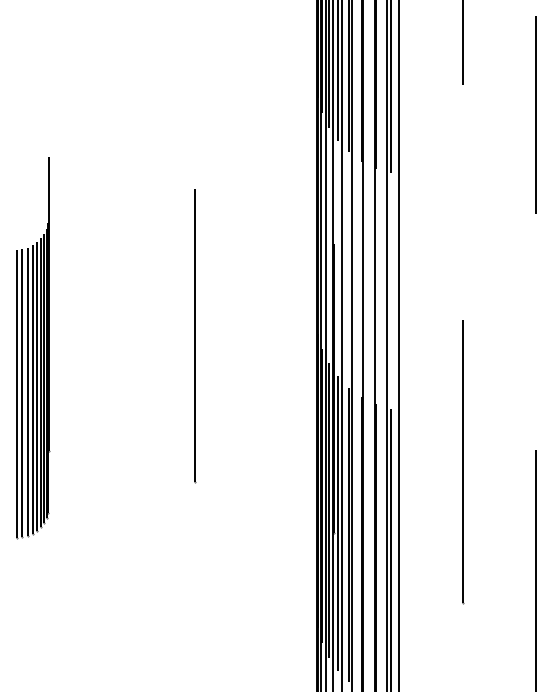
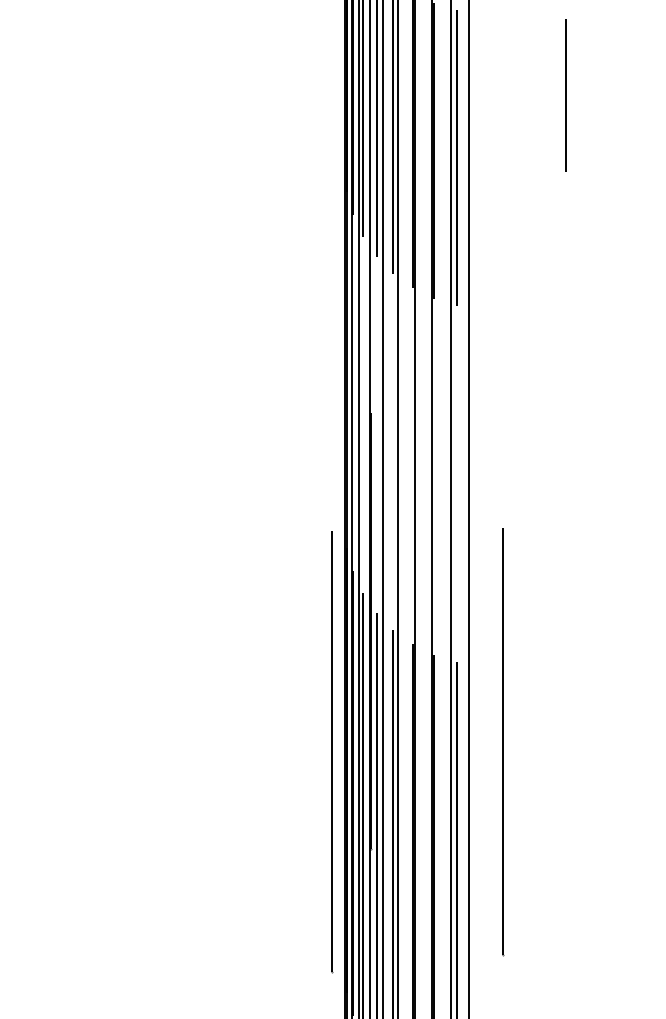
line: (195, 336) -> (332, 753), moved
line: (463, 462) -> (503, 742), moved

